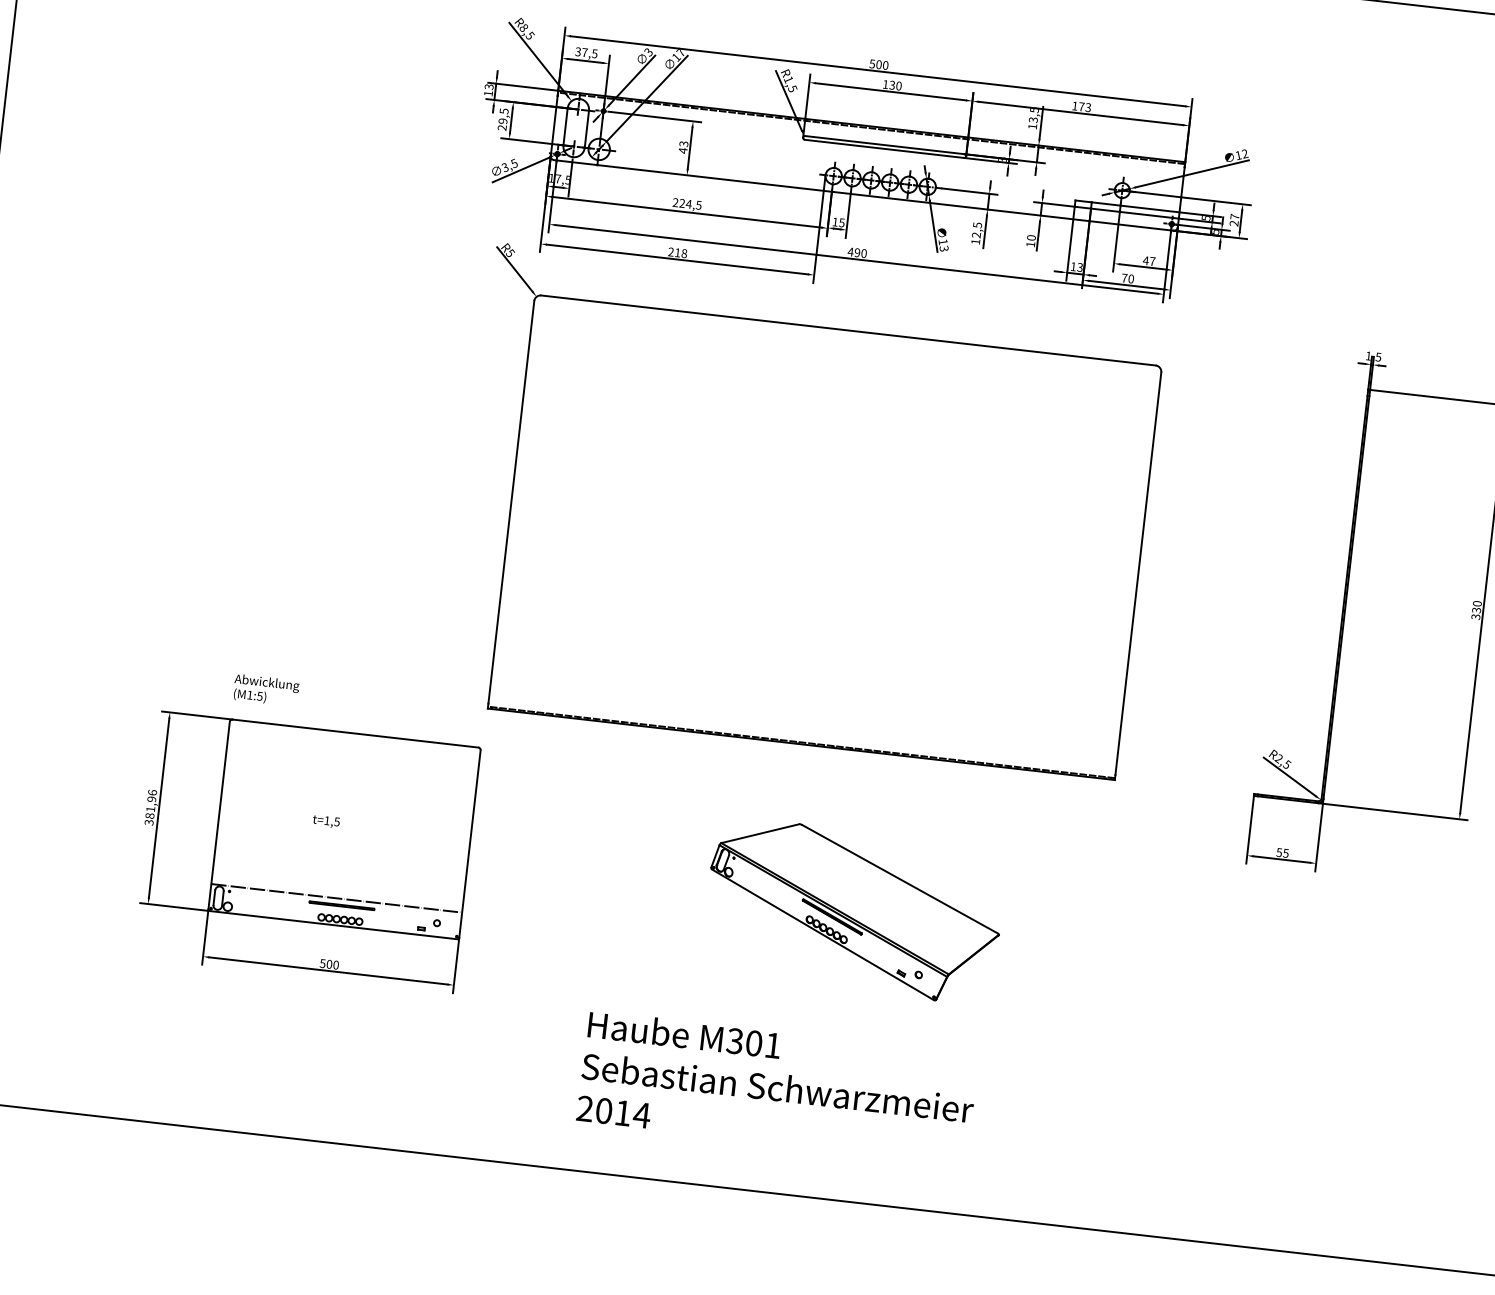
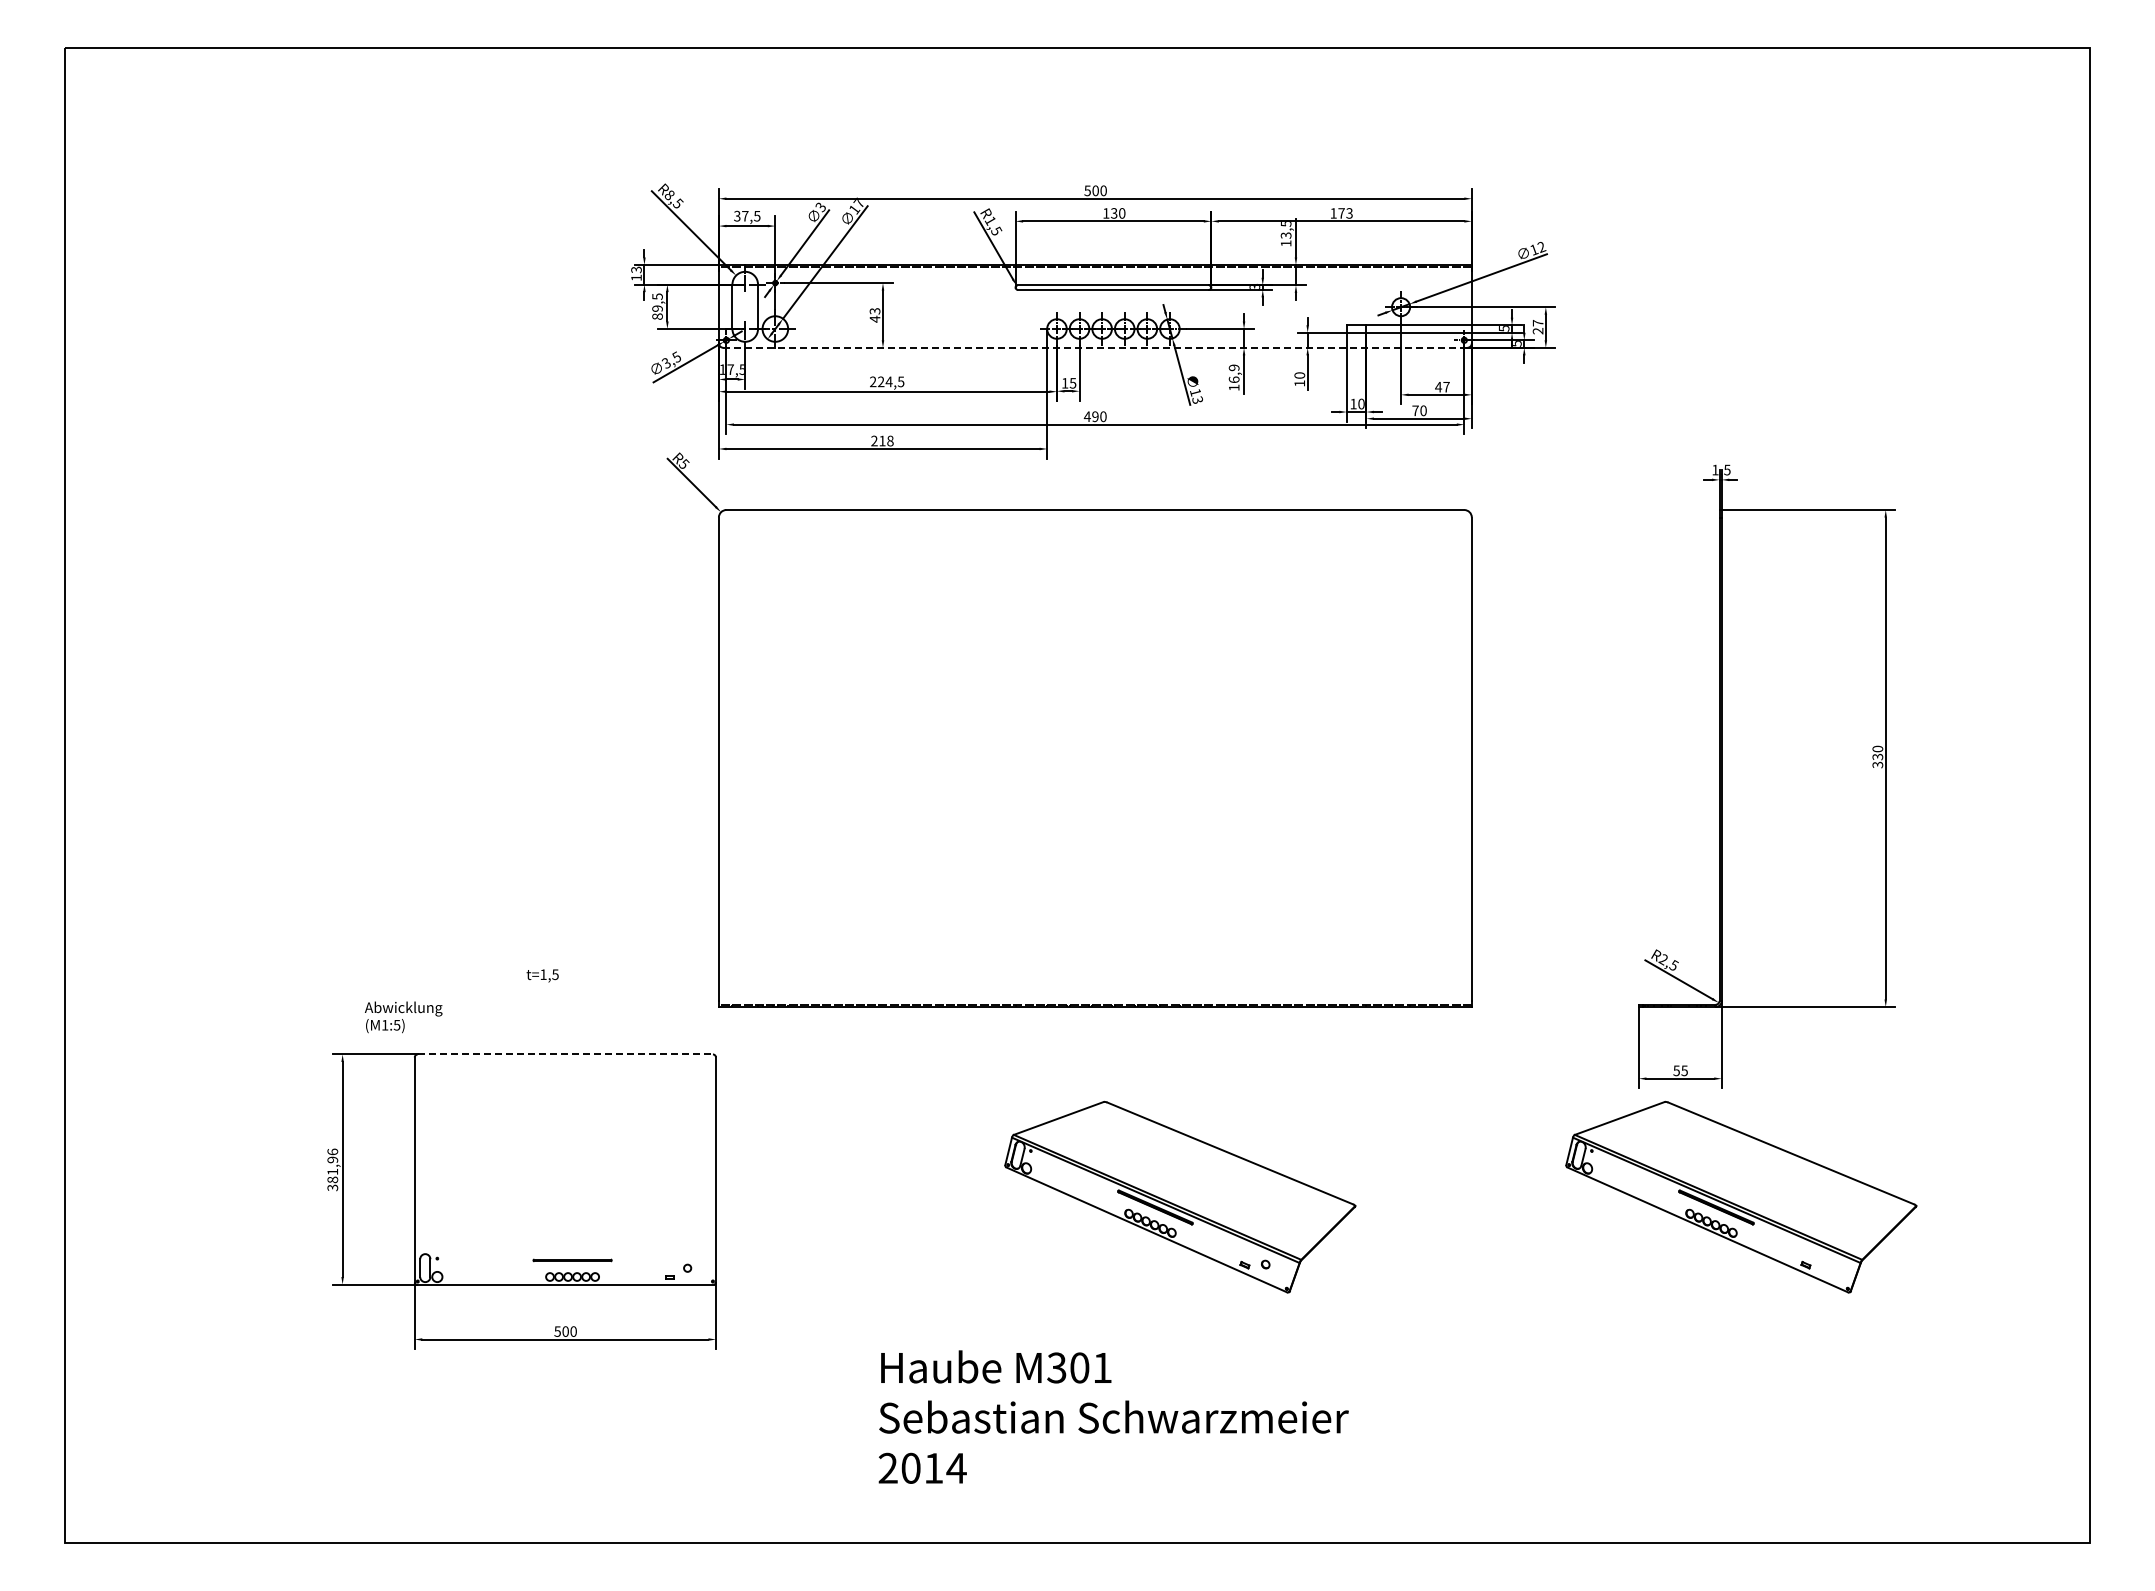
text: (502, 127) -> (657, 316), 29,5 -> 89,5
line: (864, 195) -> (1095, 347), solid -> dashed
text: (976, 229) -> (1233, 373), 12,5 -> 16,9
text: (1080, 267) -> (1361, 403), 13 -> 10
text: (266, 690) -> (403, 1017), moved
line: (355, 733) -> (565, 1054), solid -> dashed
text: (326, 821) -> (542, 975), moved
line: (336, 898) -> (564, 1252), removed
part: (1321, 963) -> (1741, 1196), added

